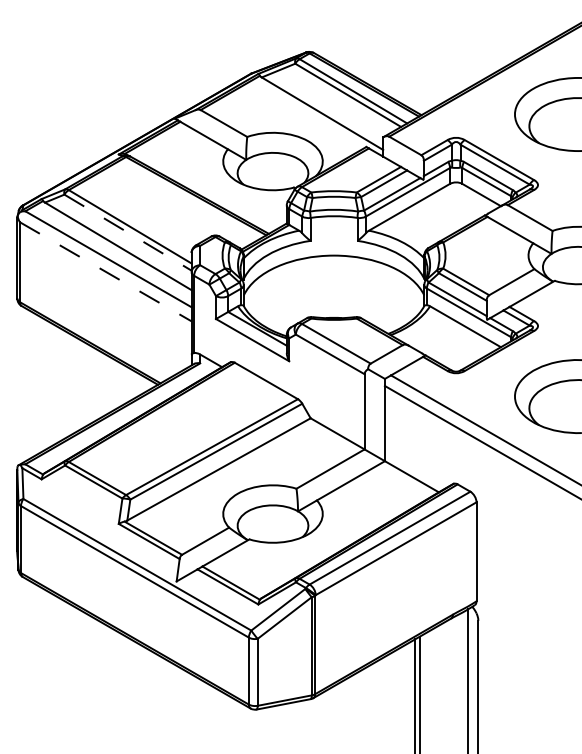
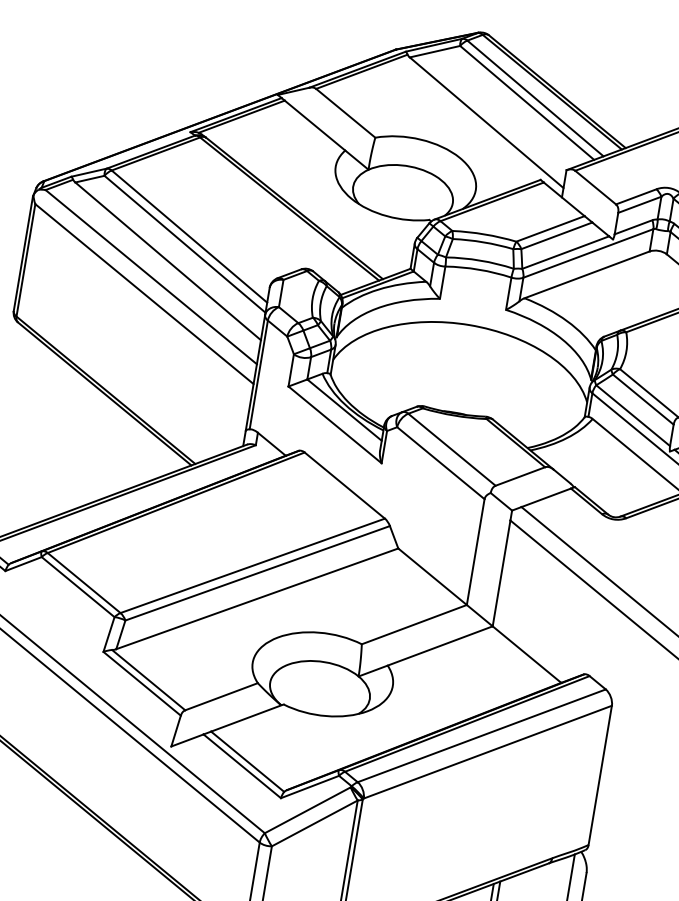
line: (128, 232) -> (185, 244), dashed -> solid
line: (106, 272) -> (145, 295), dashed -> solid

